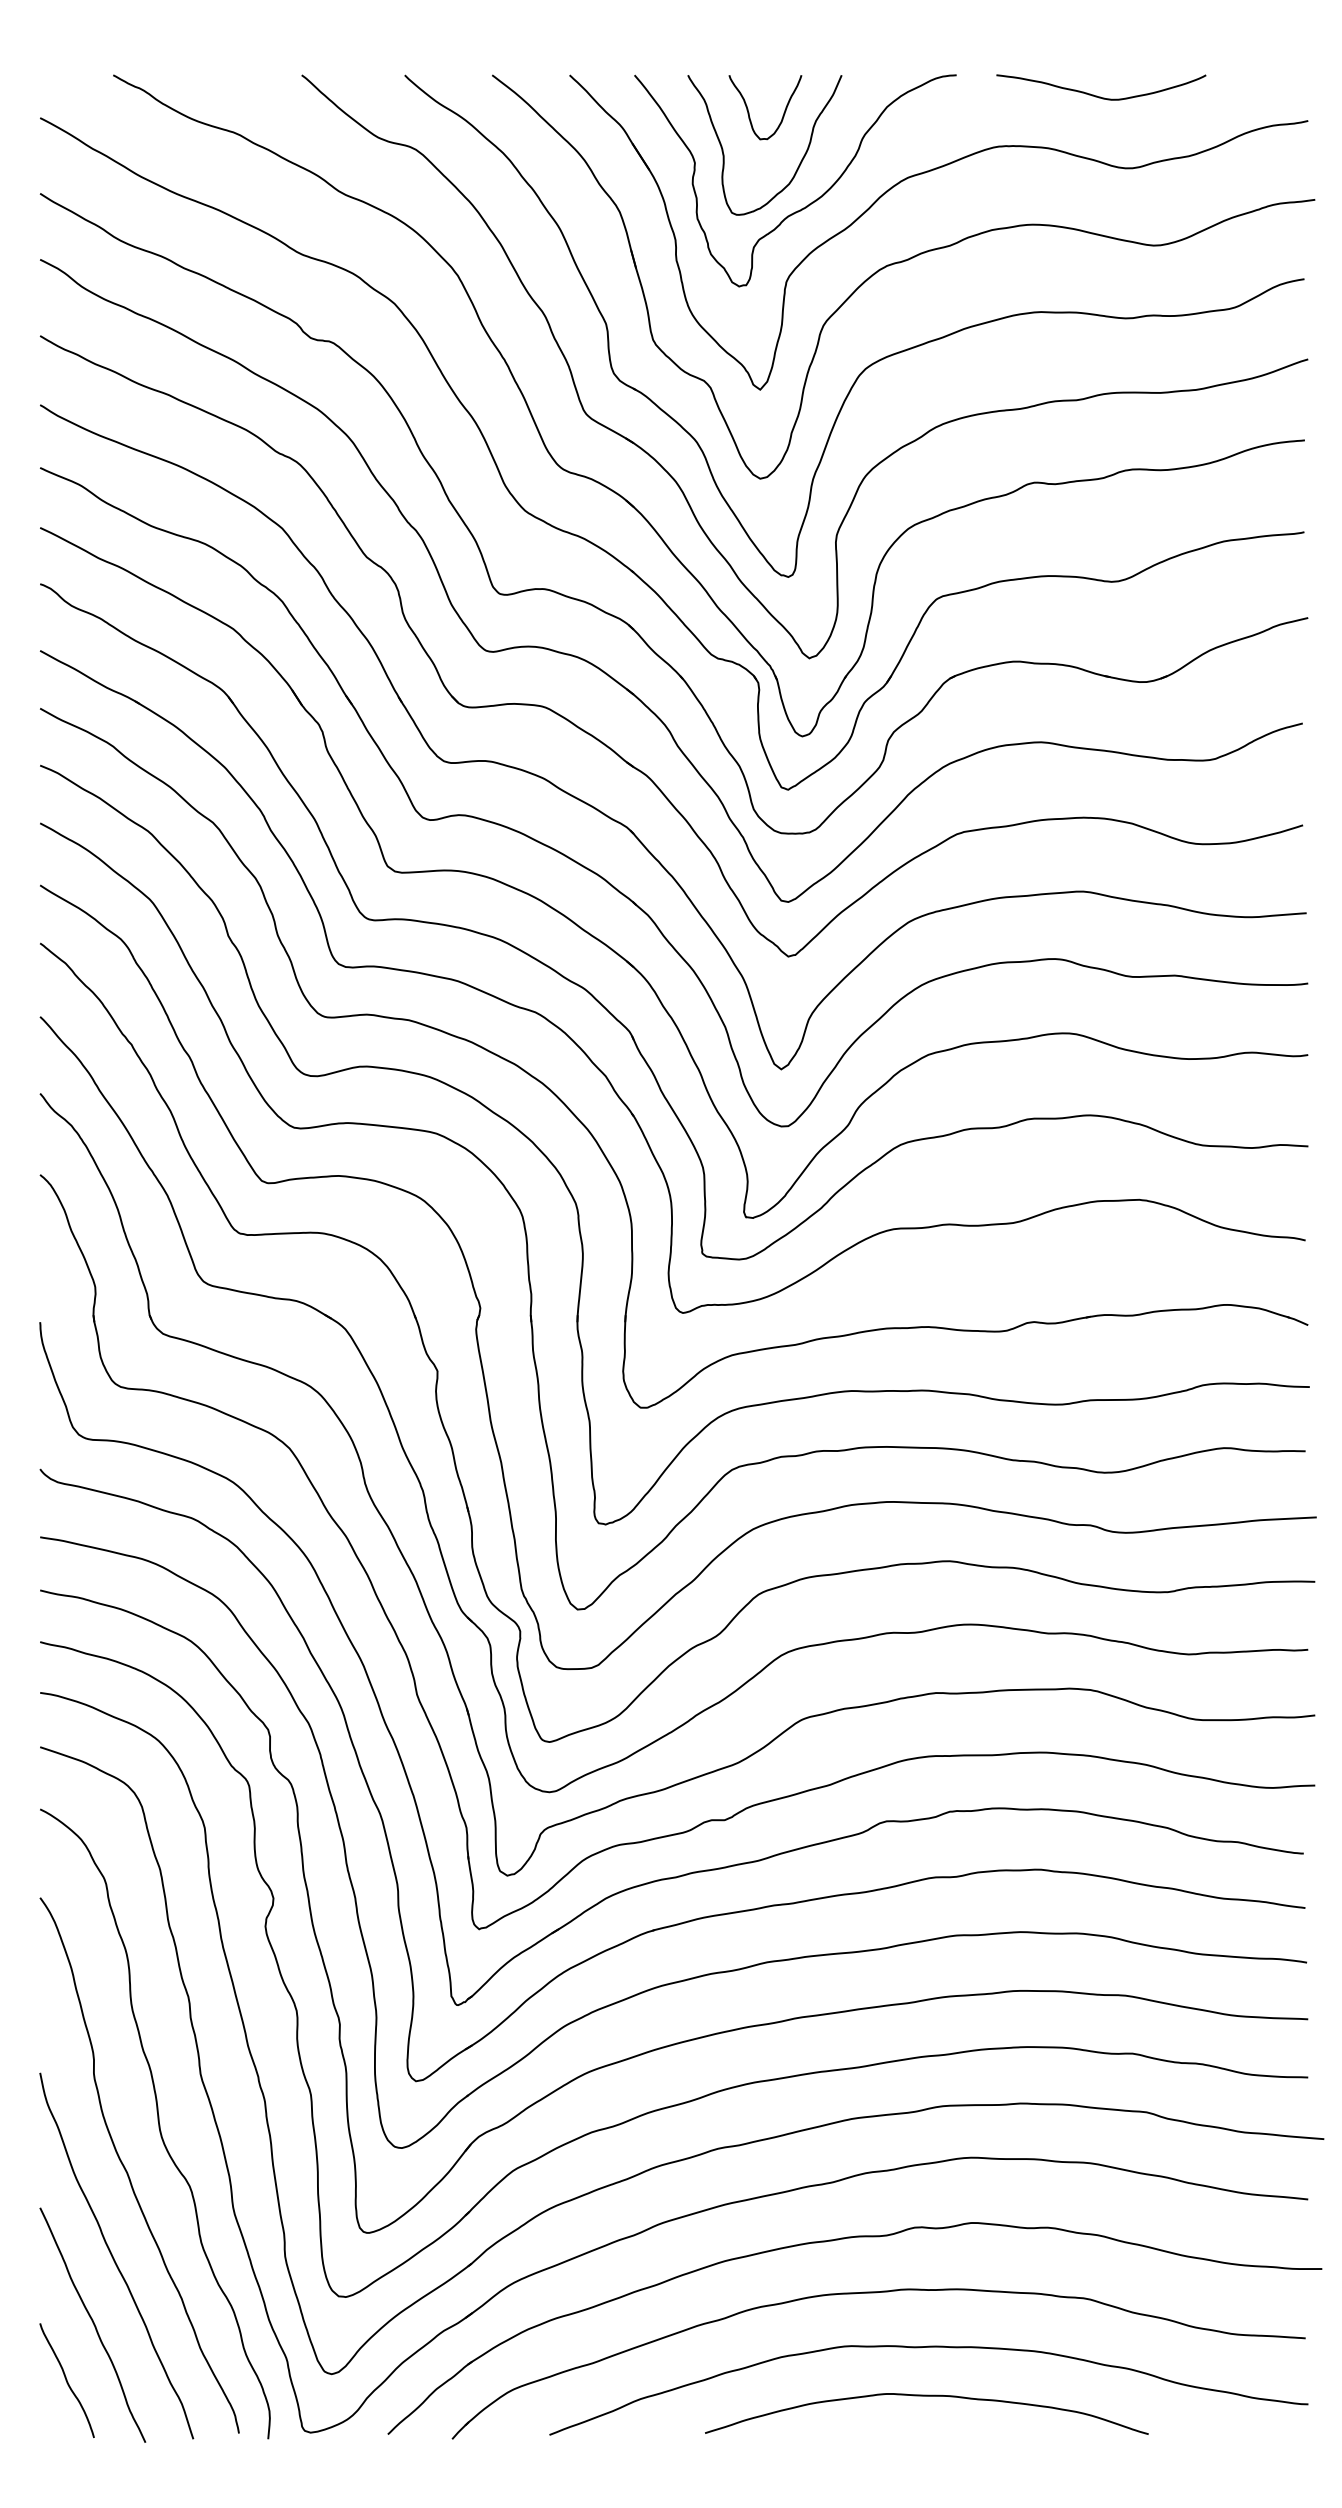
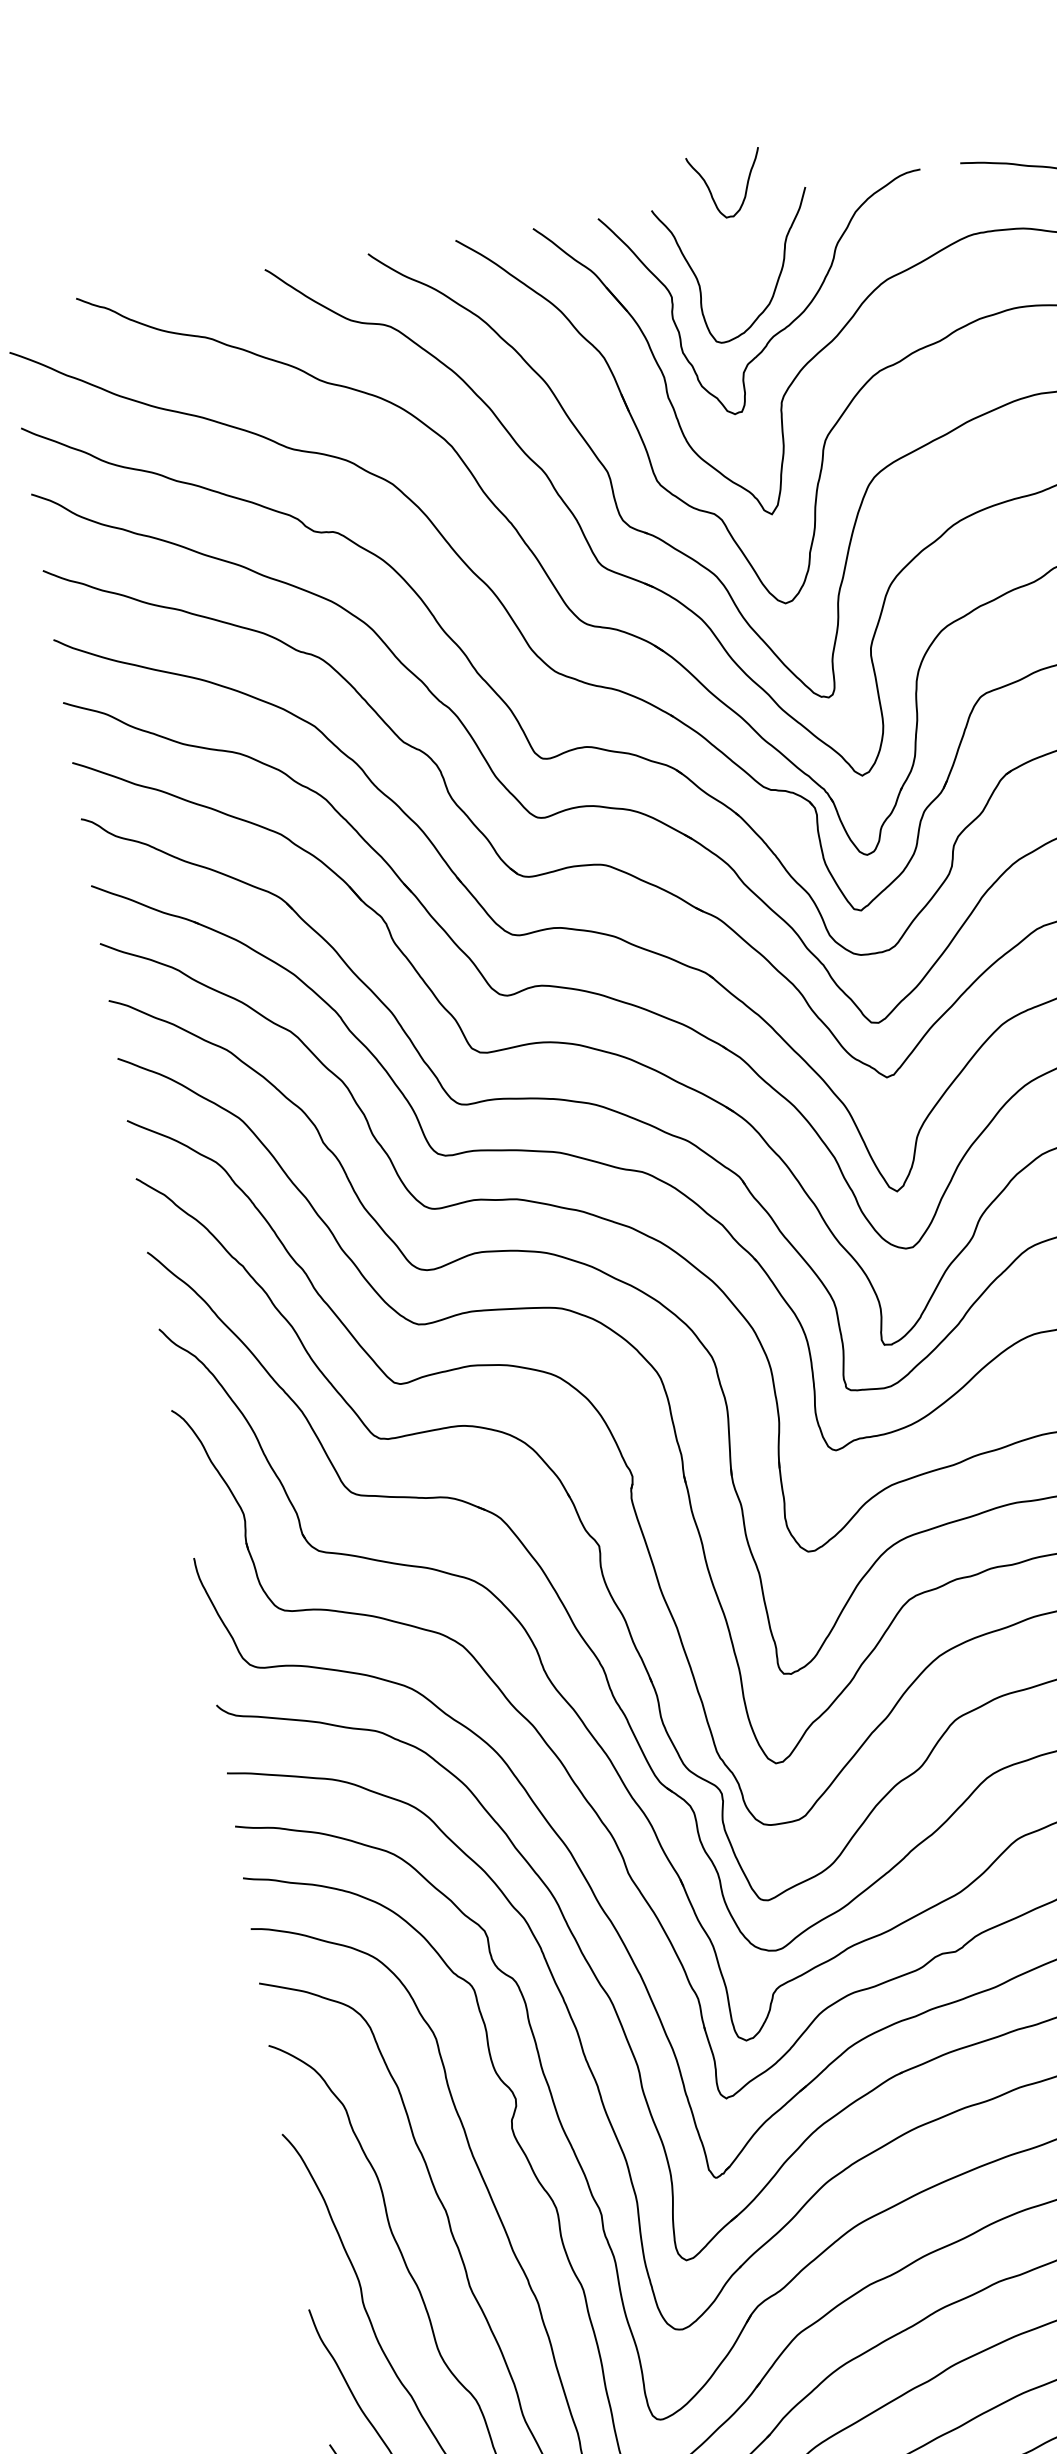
curve: (749, 112) -> (711, 192), moved

